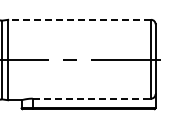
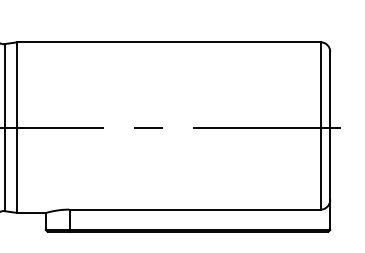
line: (79, 19) -> (168, 41), dashed -> solid
line: (92, 98) -> (196, 209), dashed -> solid

